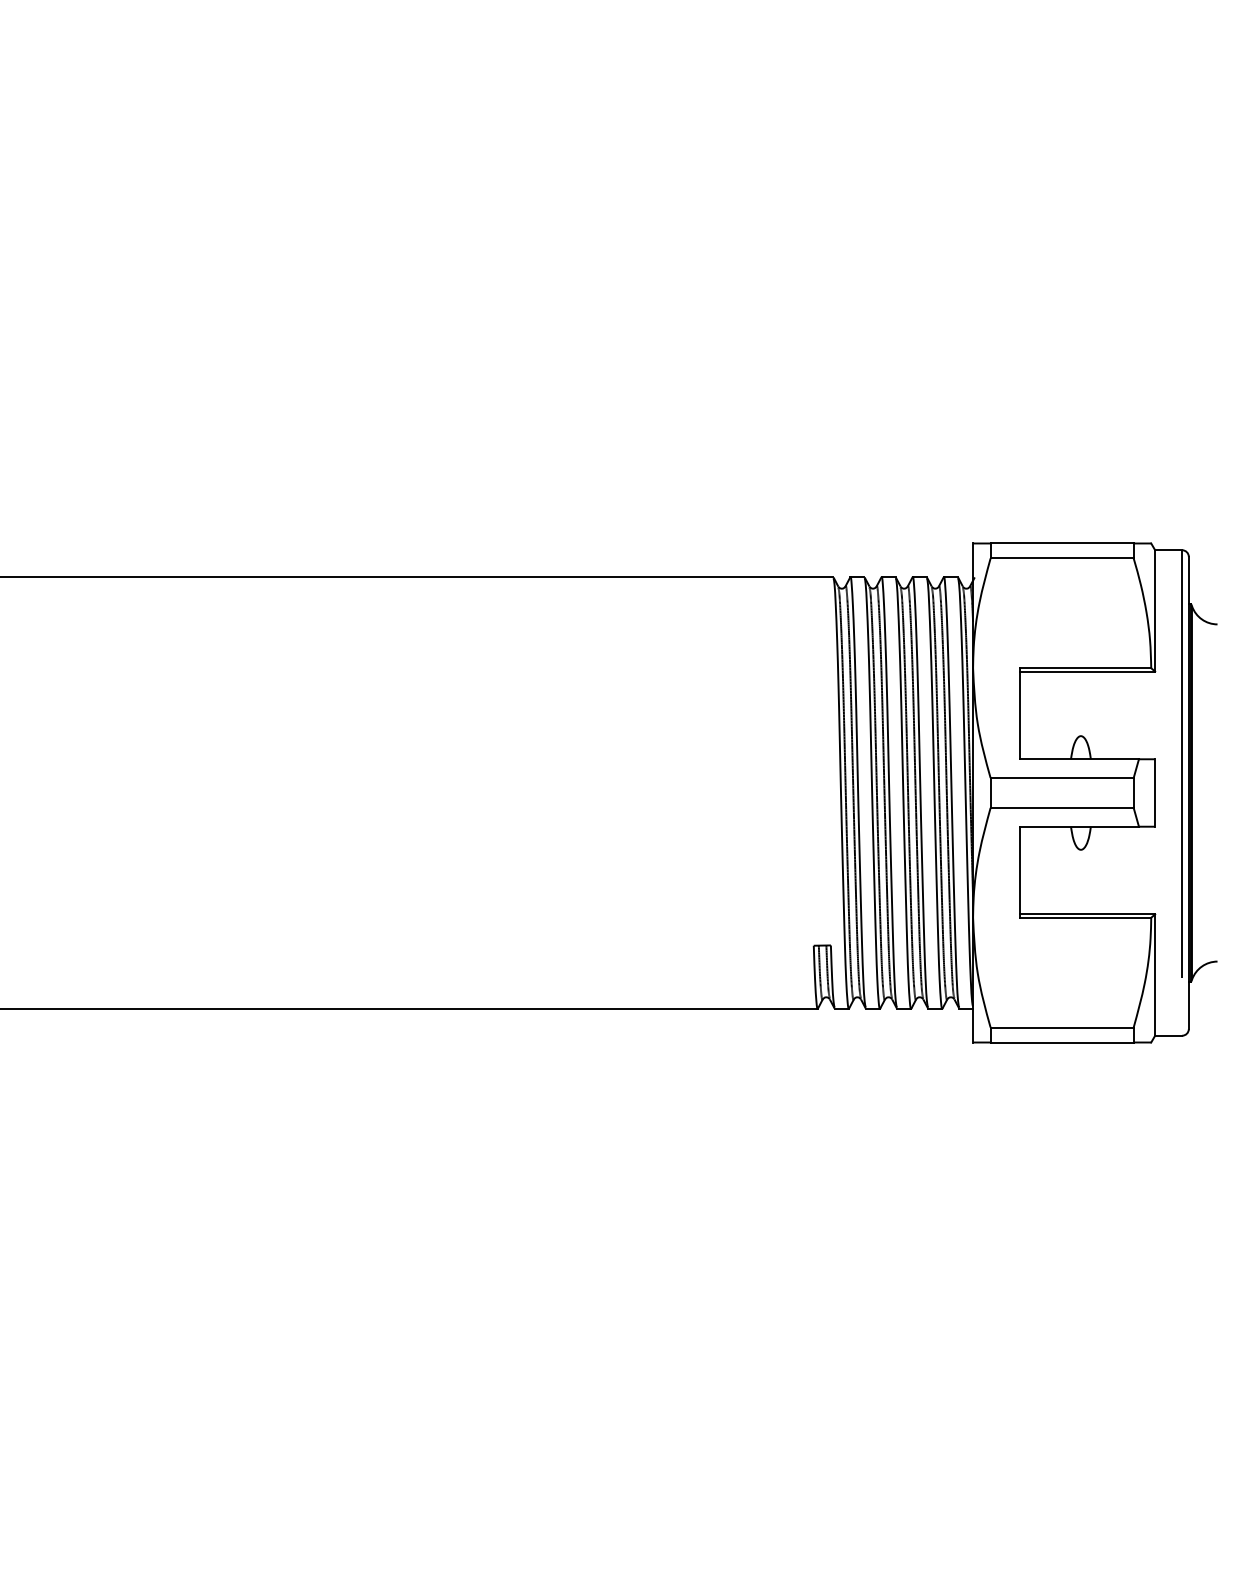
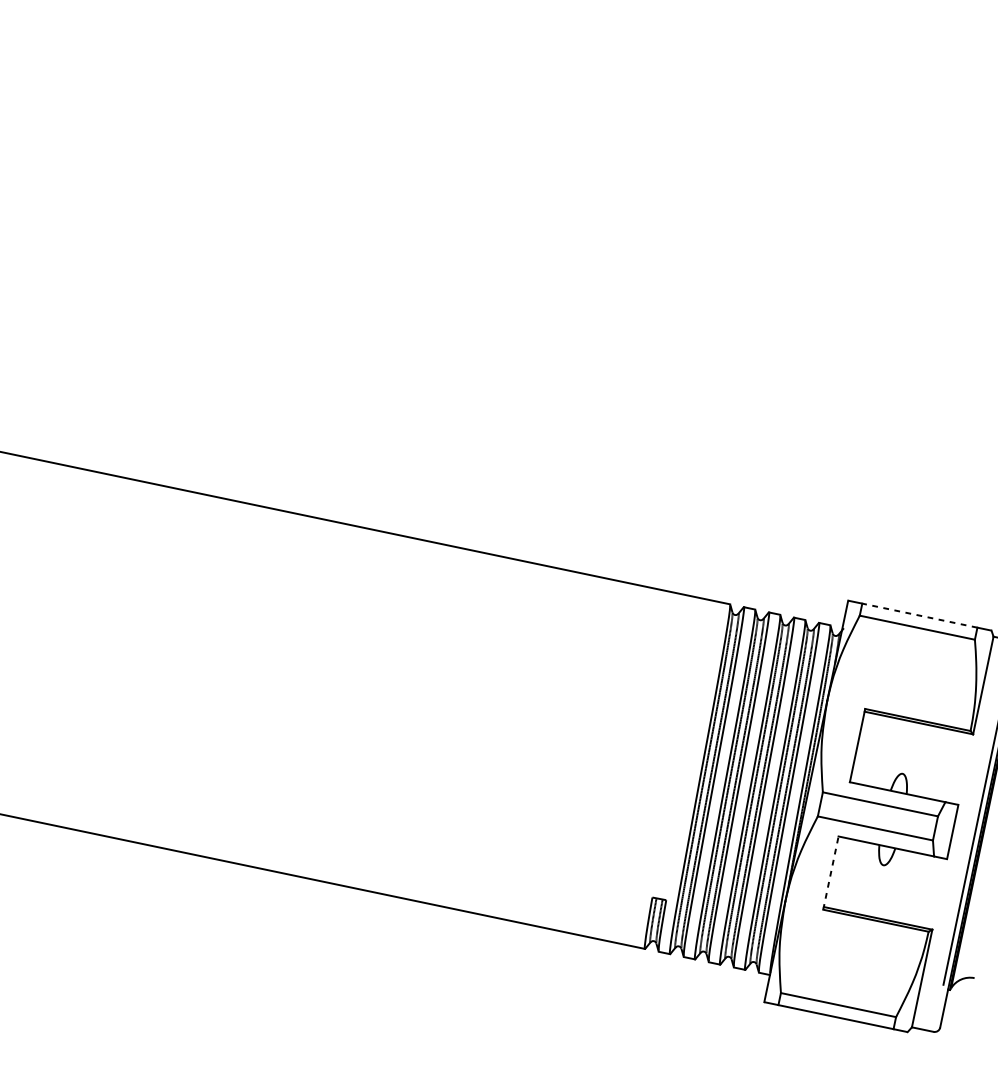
line: (1062, 543) -> (920, 615), solid -> dashed
line: (1020, 872) -> (831, 873), solid -> dashed

